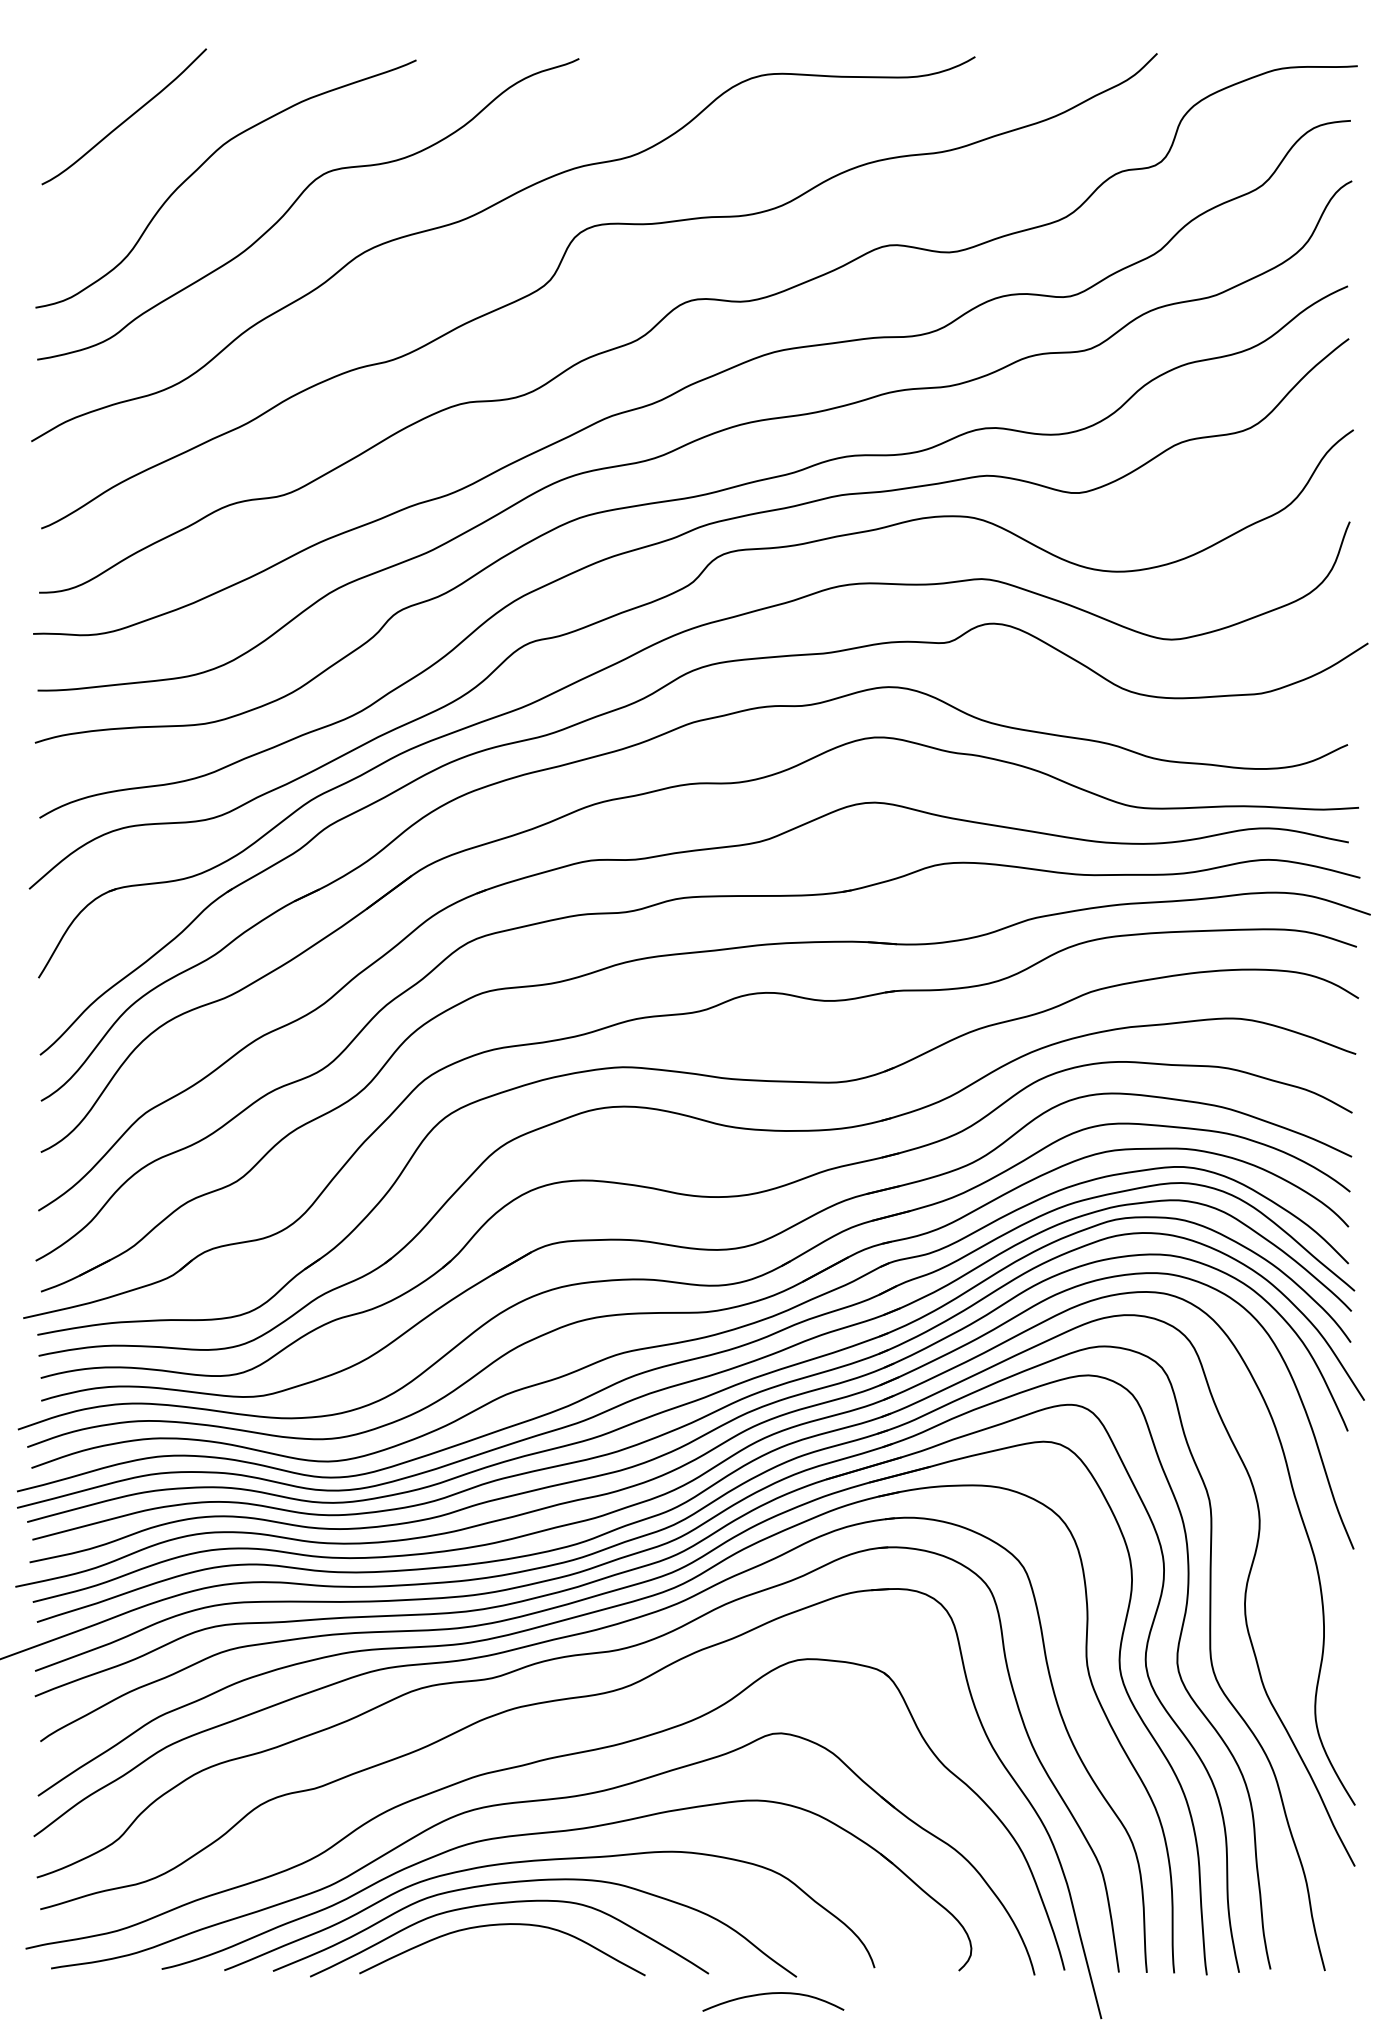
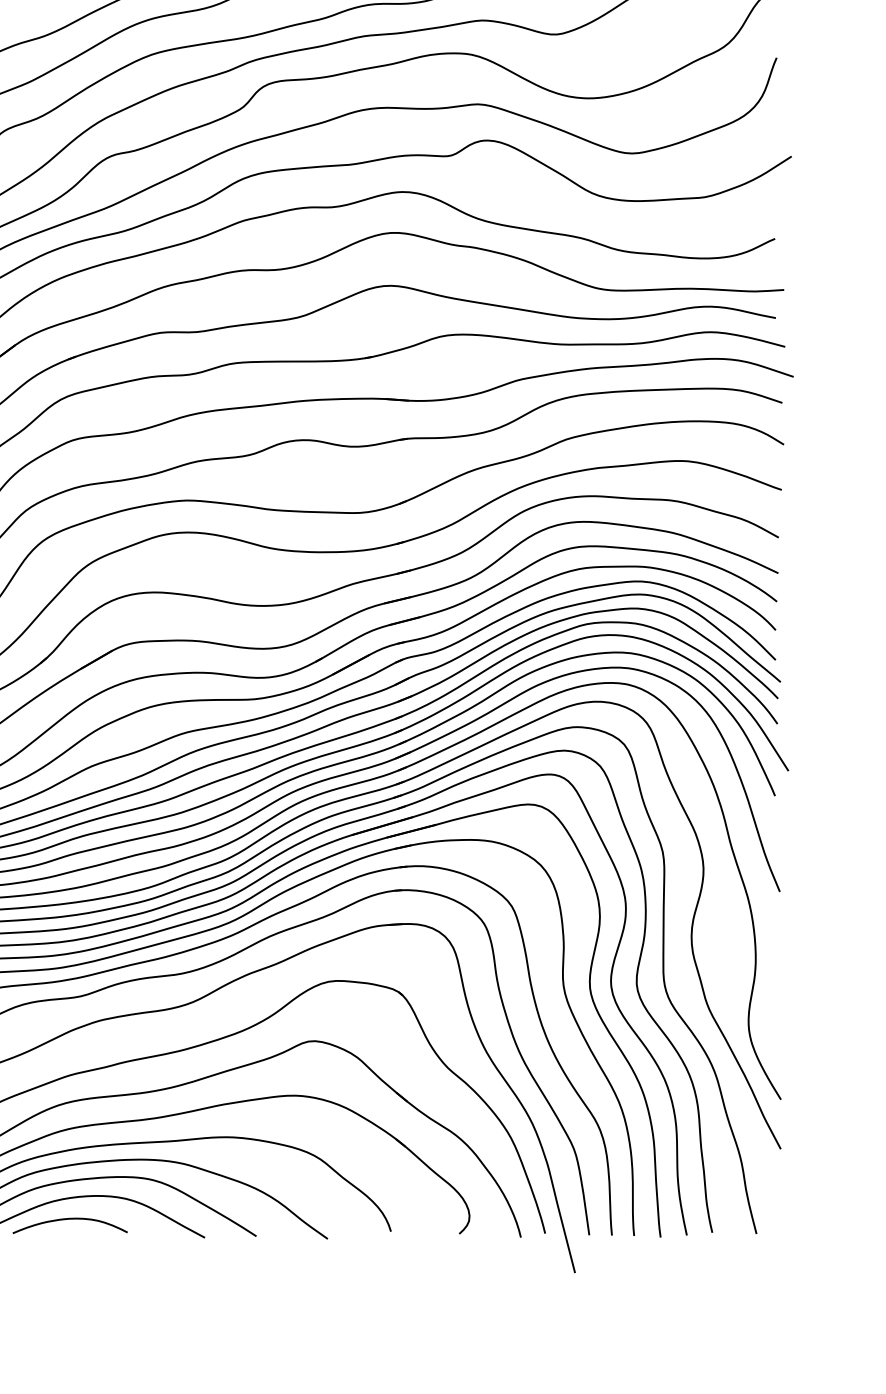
curve: (773, 1994) -> (70, 1219), moved

